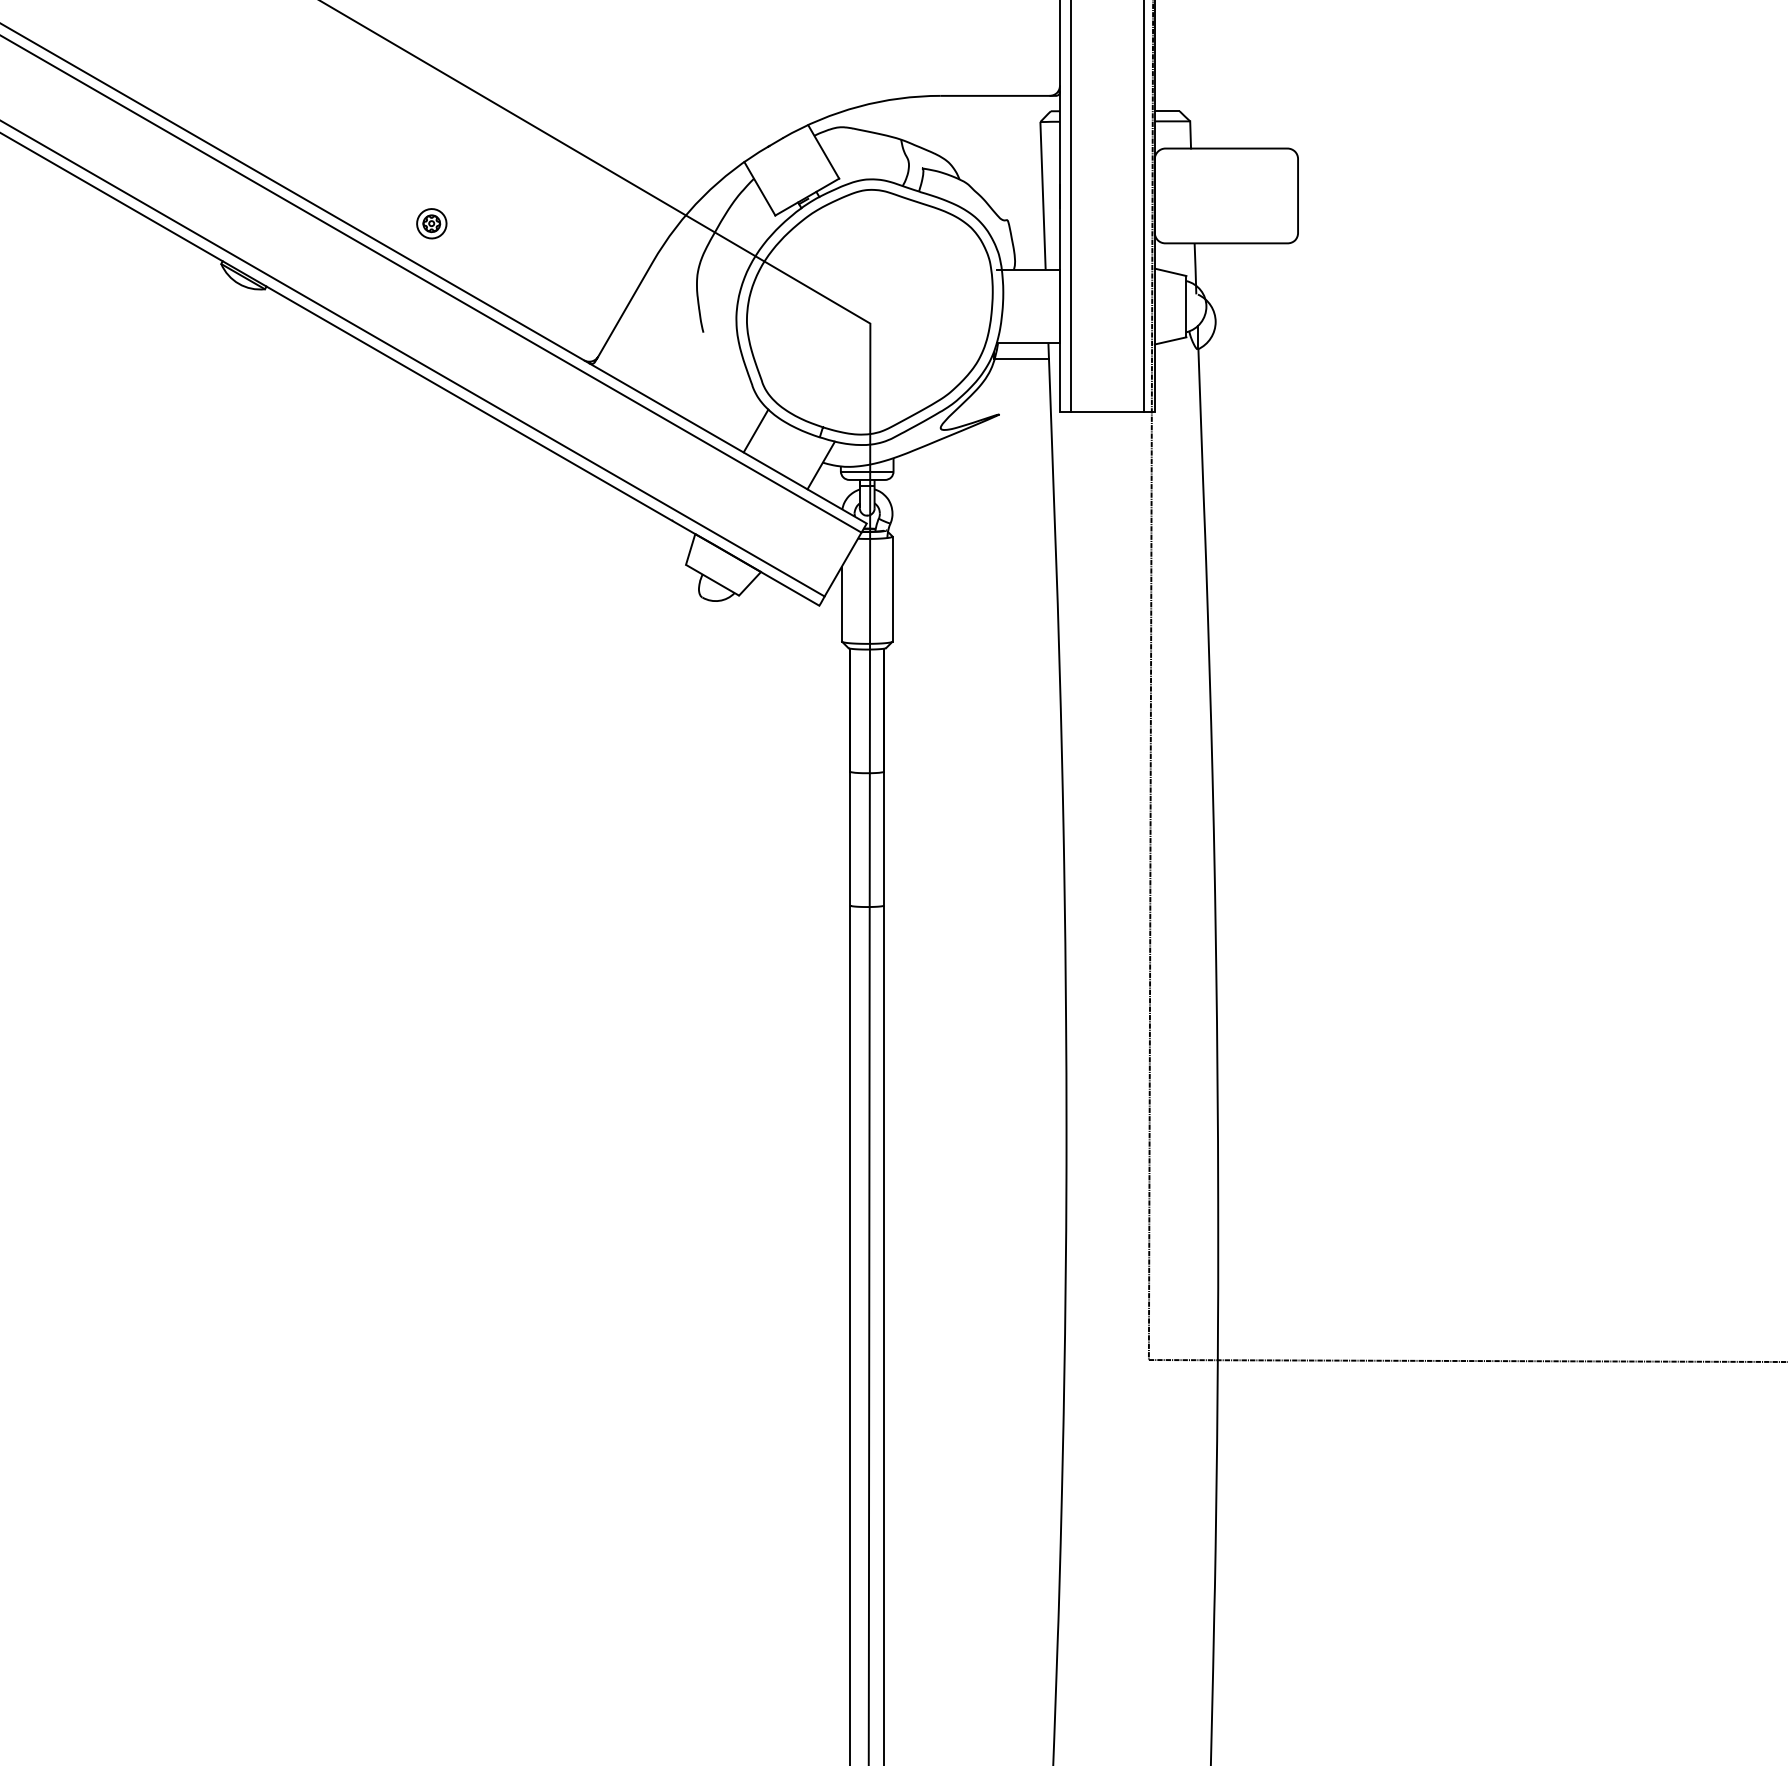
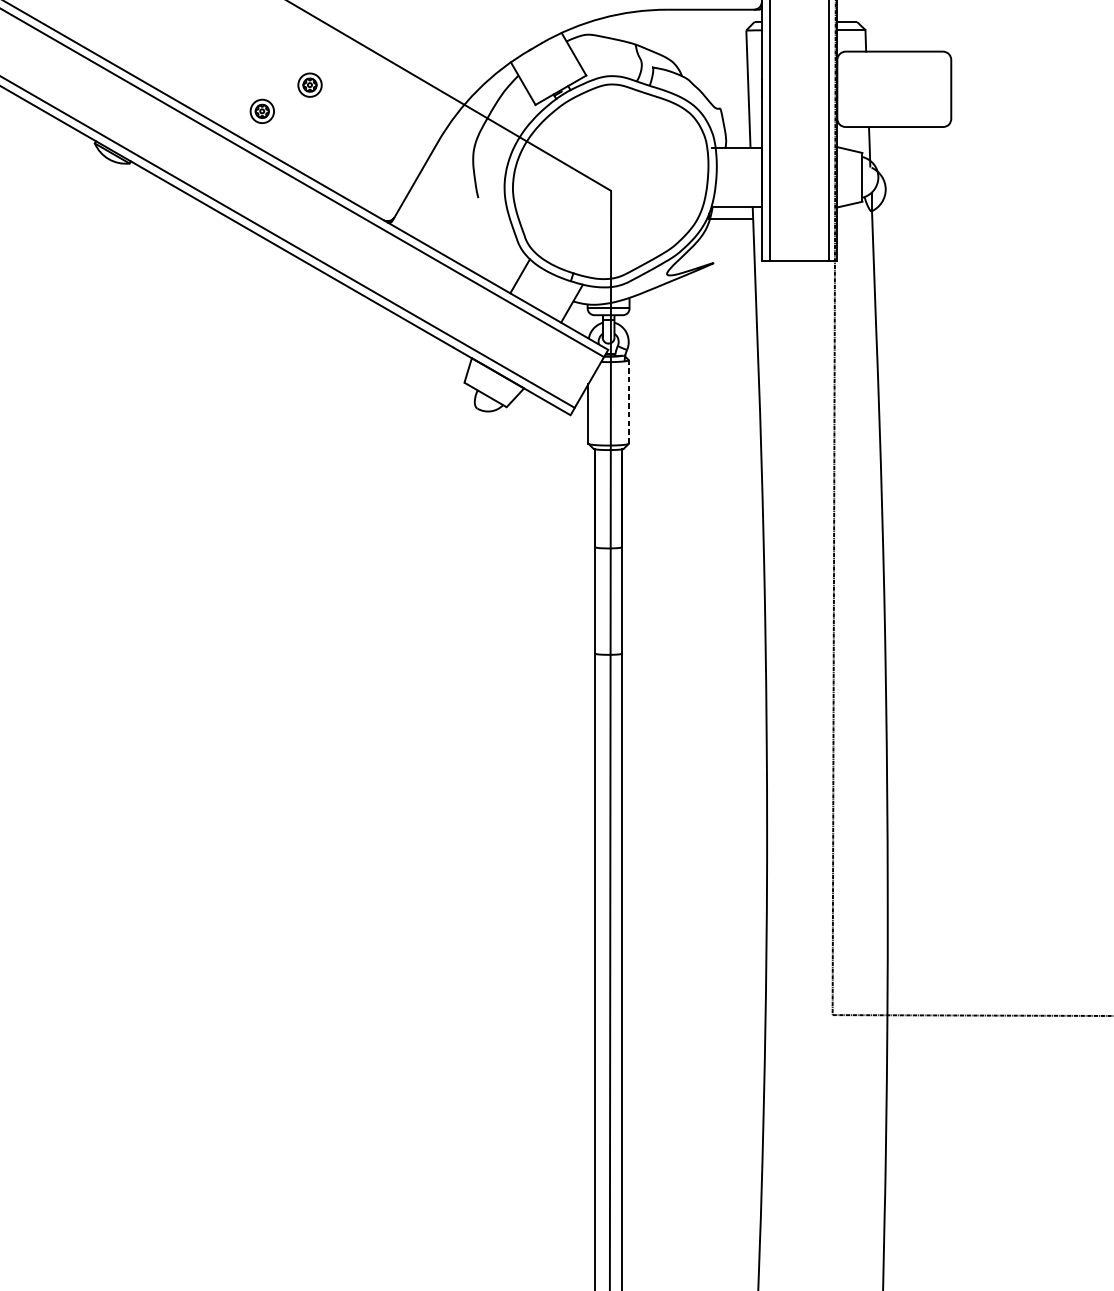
part: (491, 190) -> (309, 84), added
line: (892, 588) -> (628, 401), solid -> dashed

